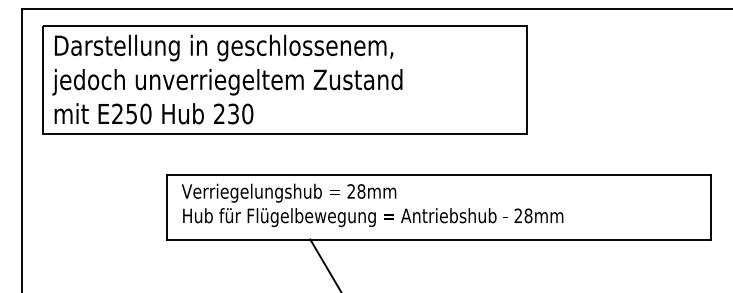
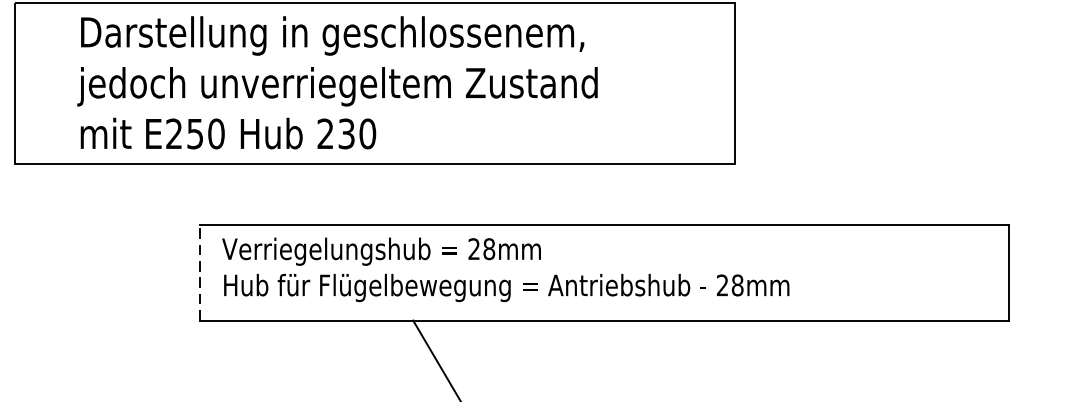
text: (227, 79) -> (337, 82), moved
line: (167, 206) -> (200, 271), solid -> dashed

